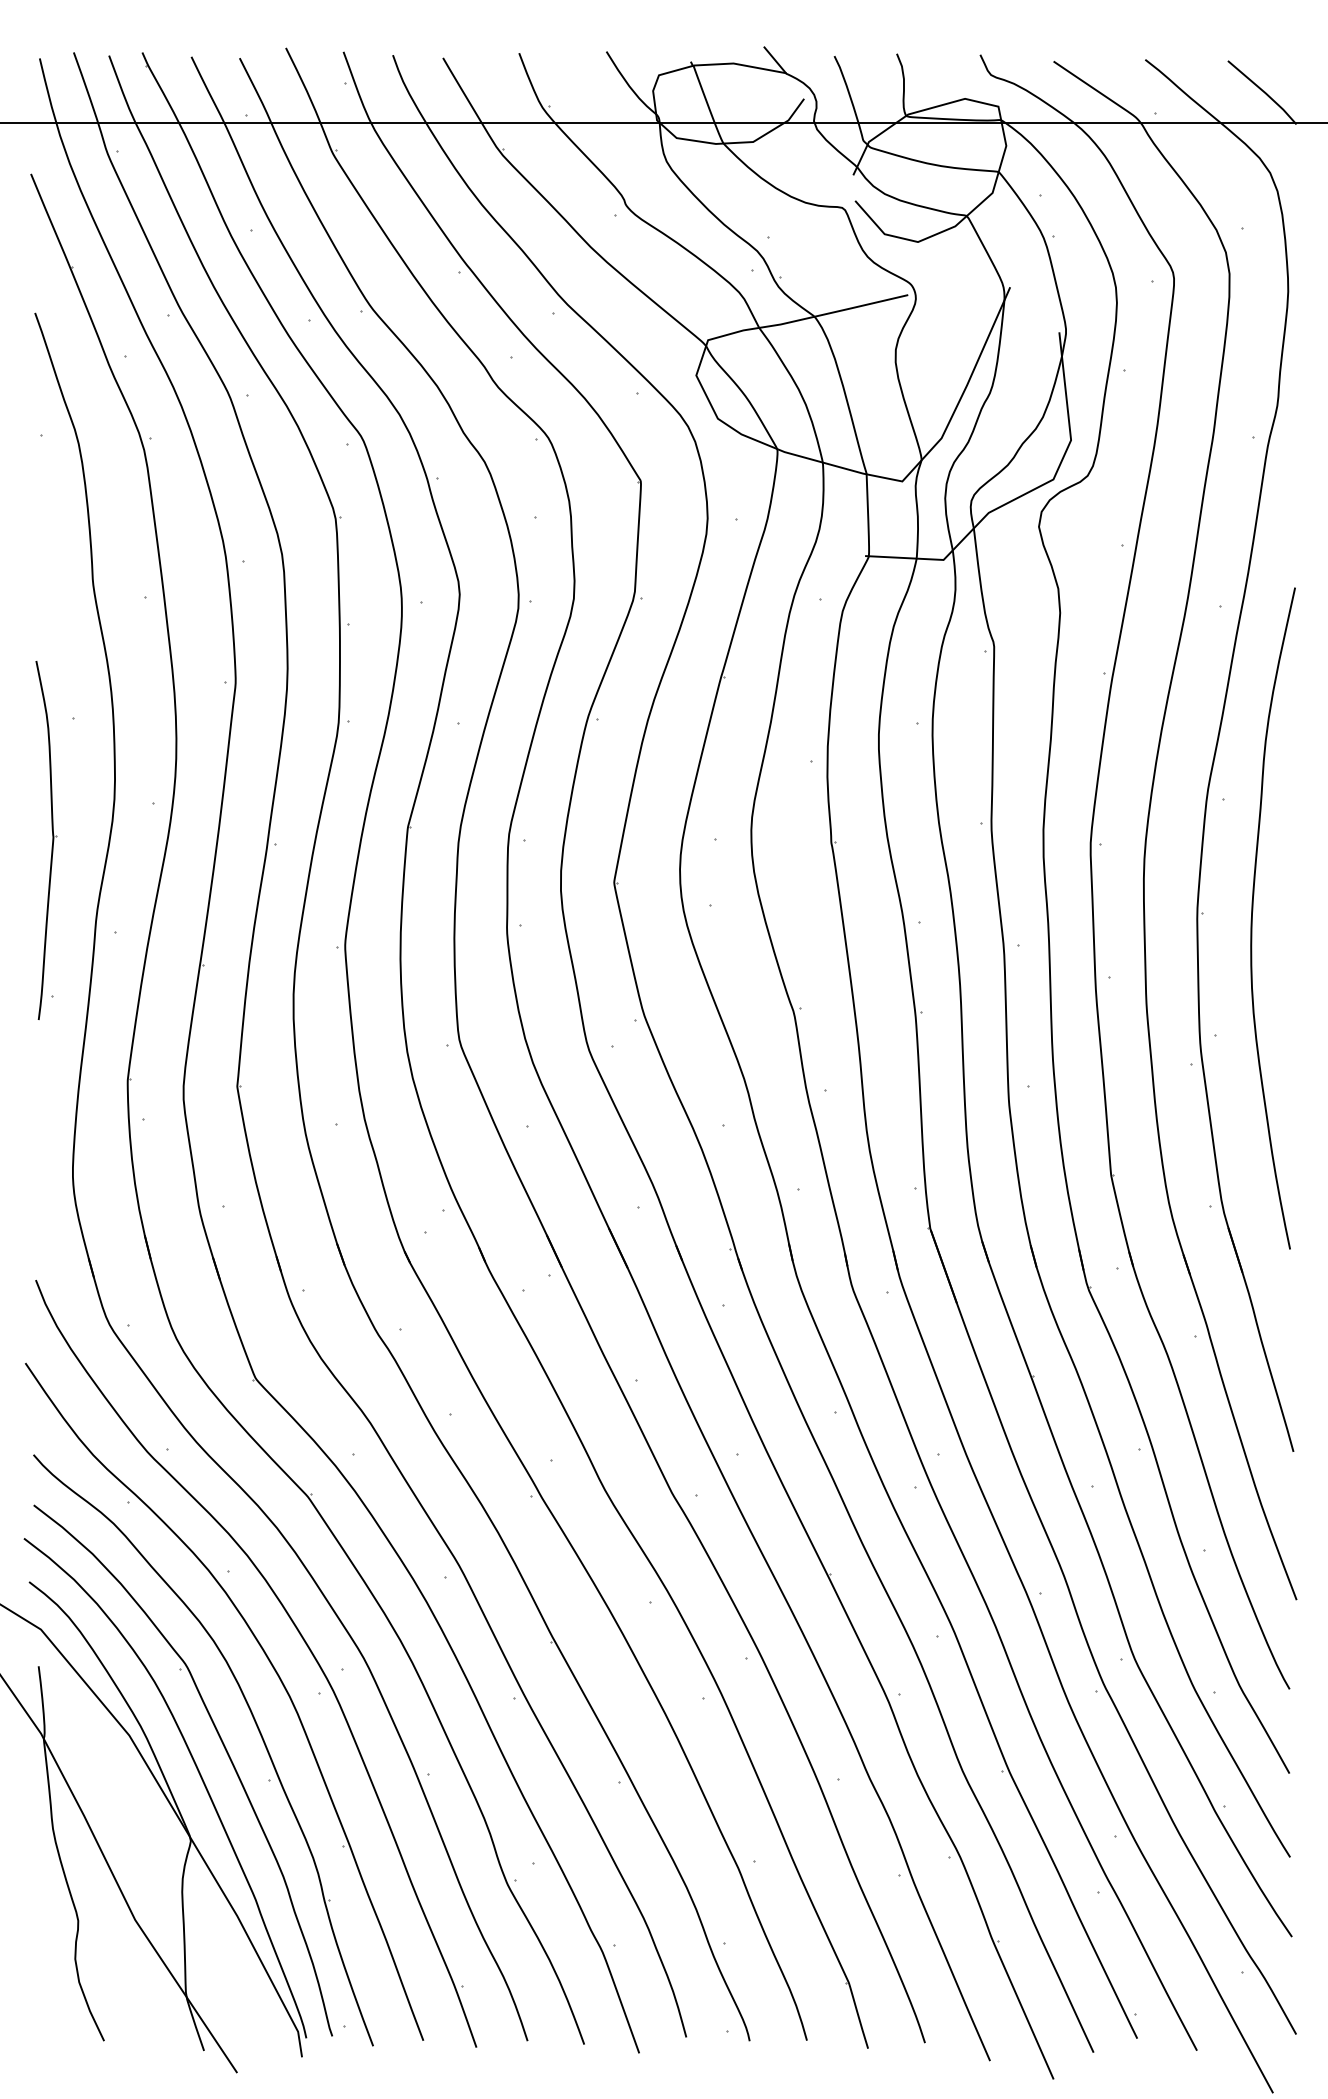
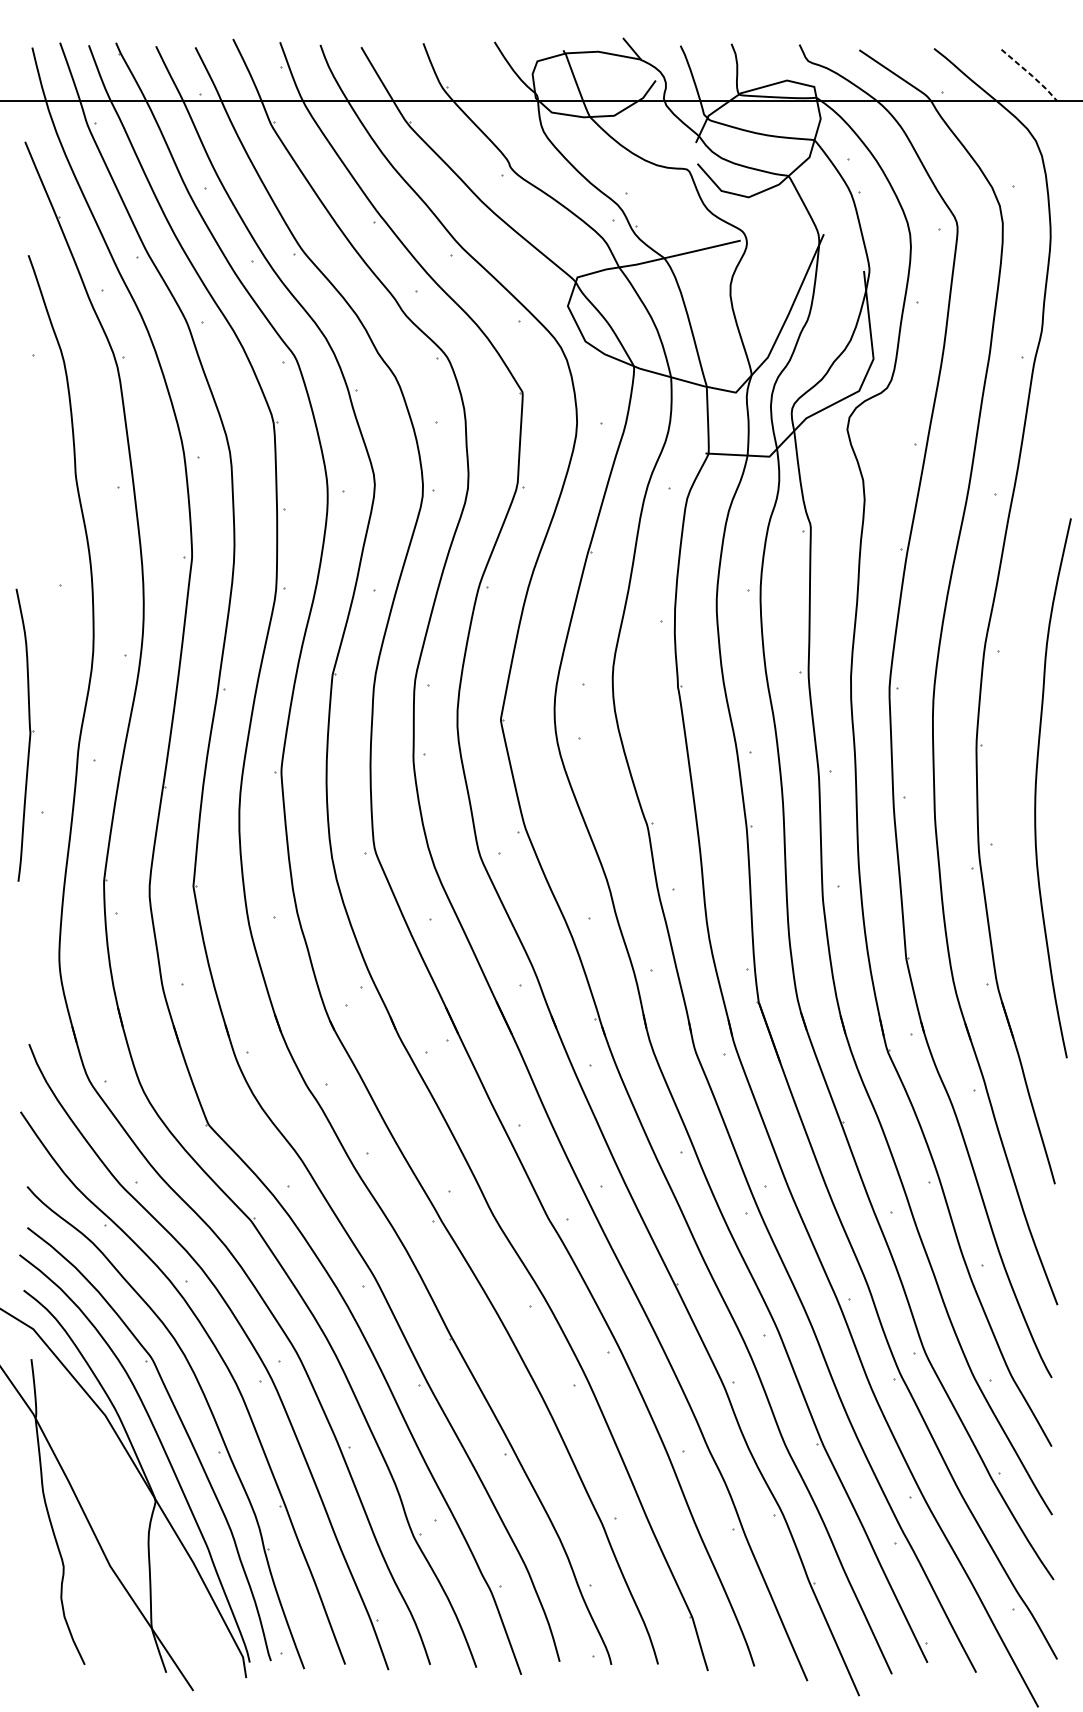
line: (1264, 92) -> (1031, 75), solid -> dashed
part: (46, 840) -> (24, 735), moved
curve: (1252, 918) -> (1036, 788), moved

